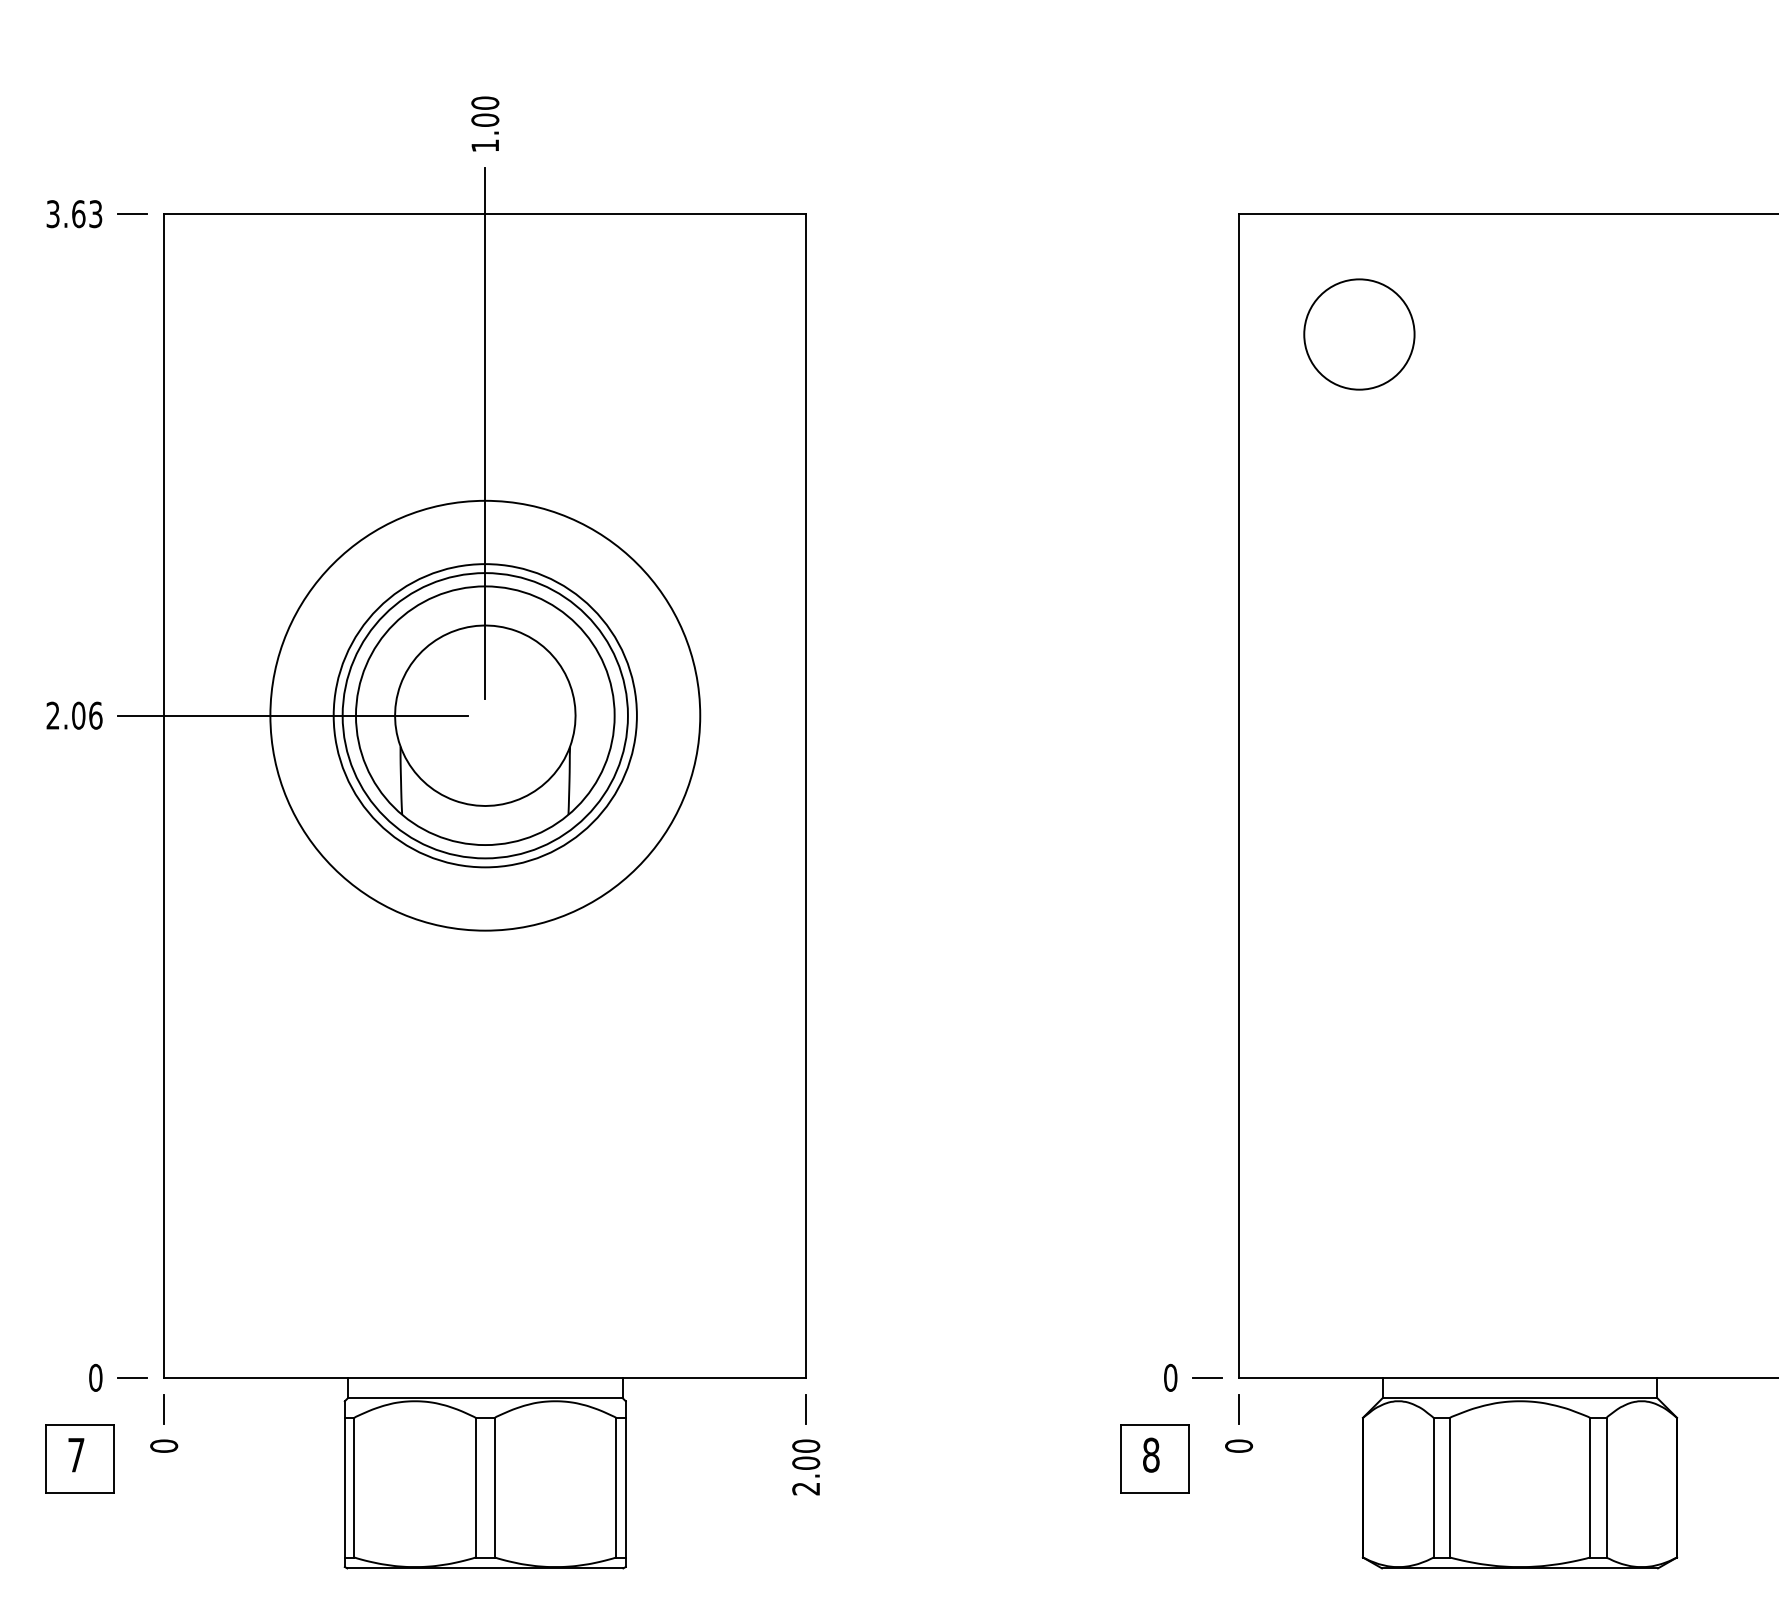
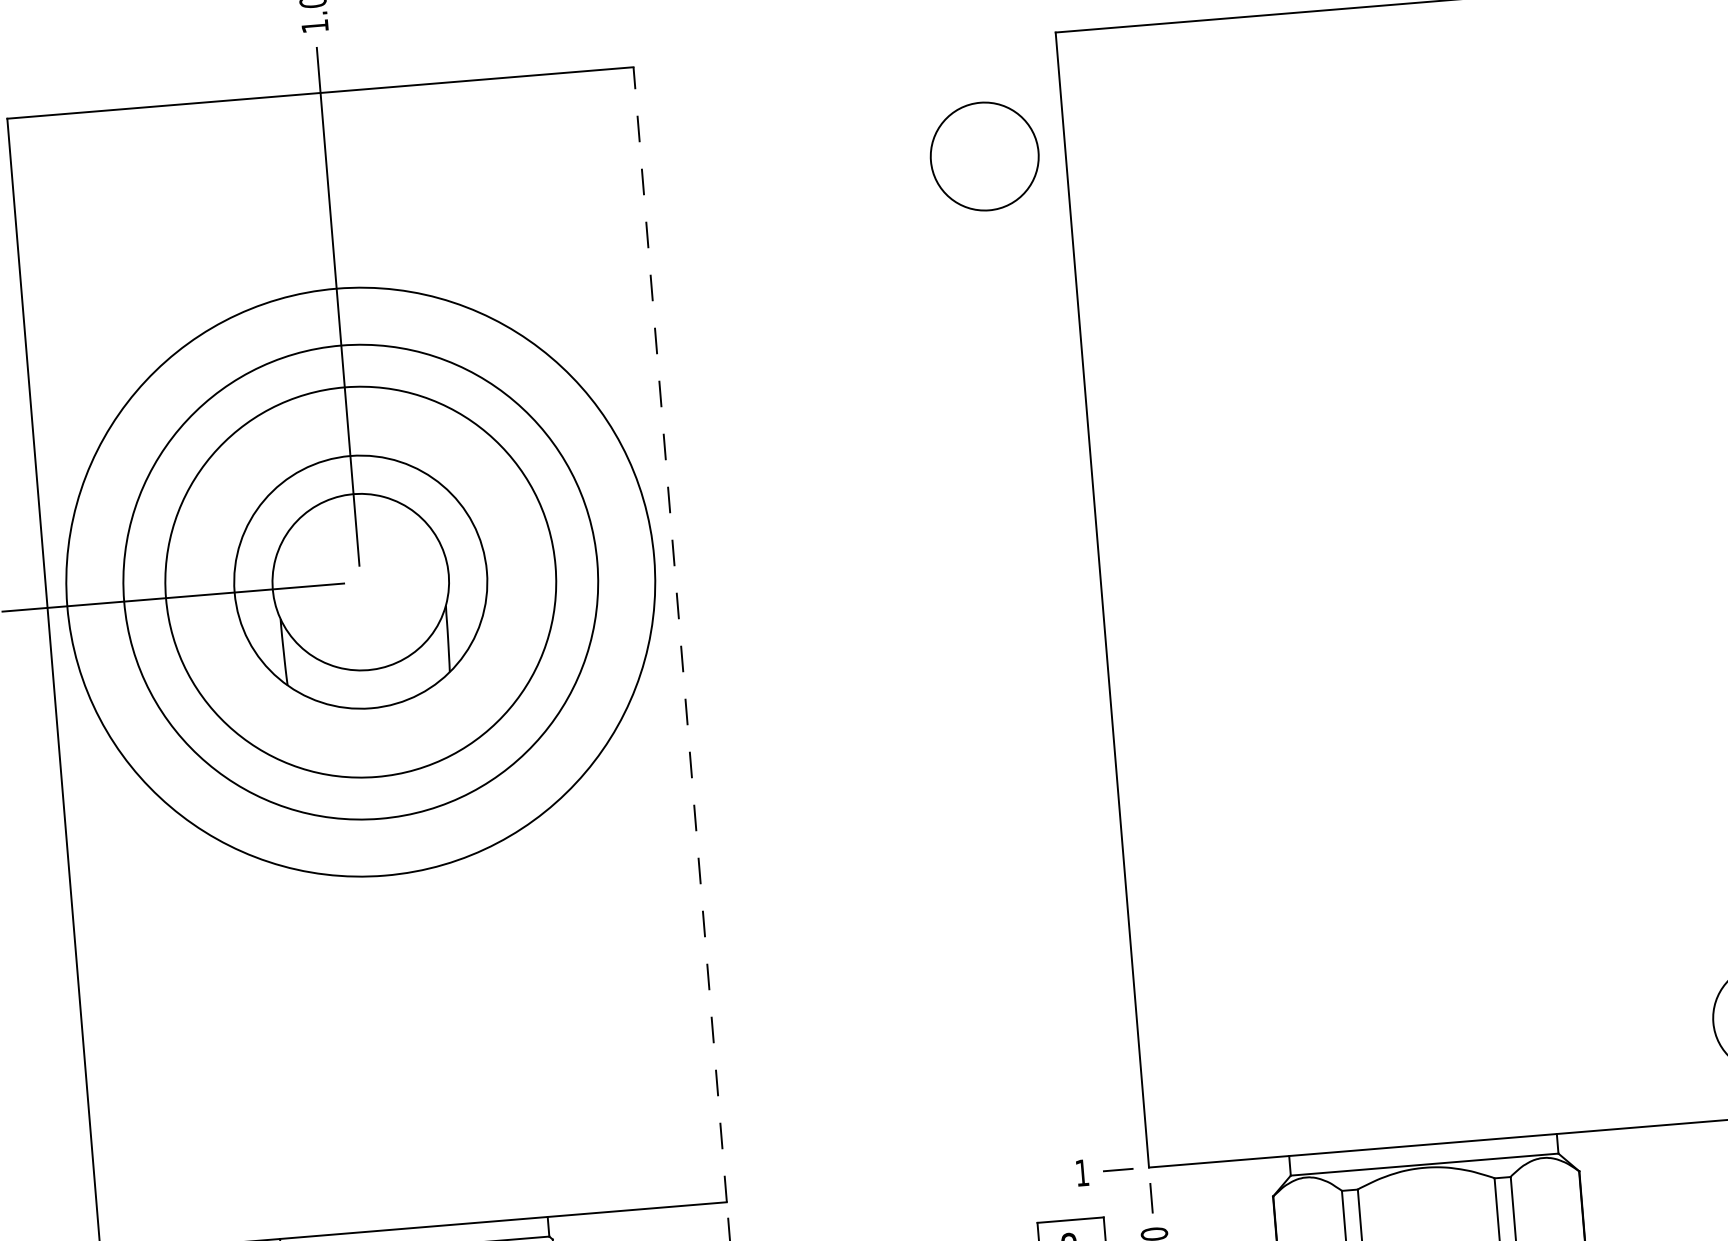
circle: (1359, 334) -> (984, 156), moved
circle: (484, 715) -> (359, 581), size x1.4
circle: (484, 715) -> (359, 581), size x1.6
circle: (485, 715) -> (360, 581), size x1.4
line: (806, 796) -> (680, 635), solid -> dashed
text: (1170, 1377) -> (1082, 1172), 0 -> 1

